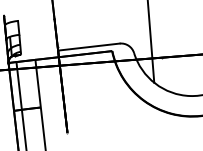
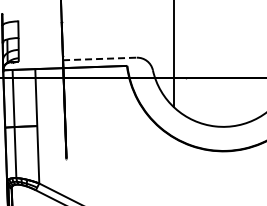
line: (88, 46) -> (99, 58), solid -> dashed

